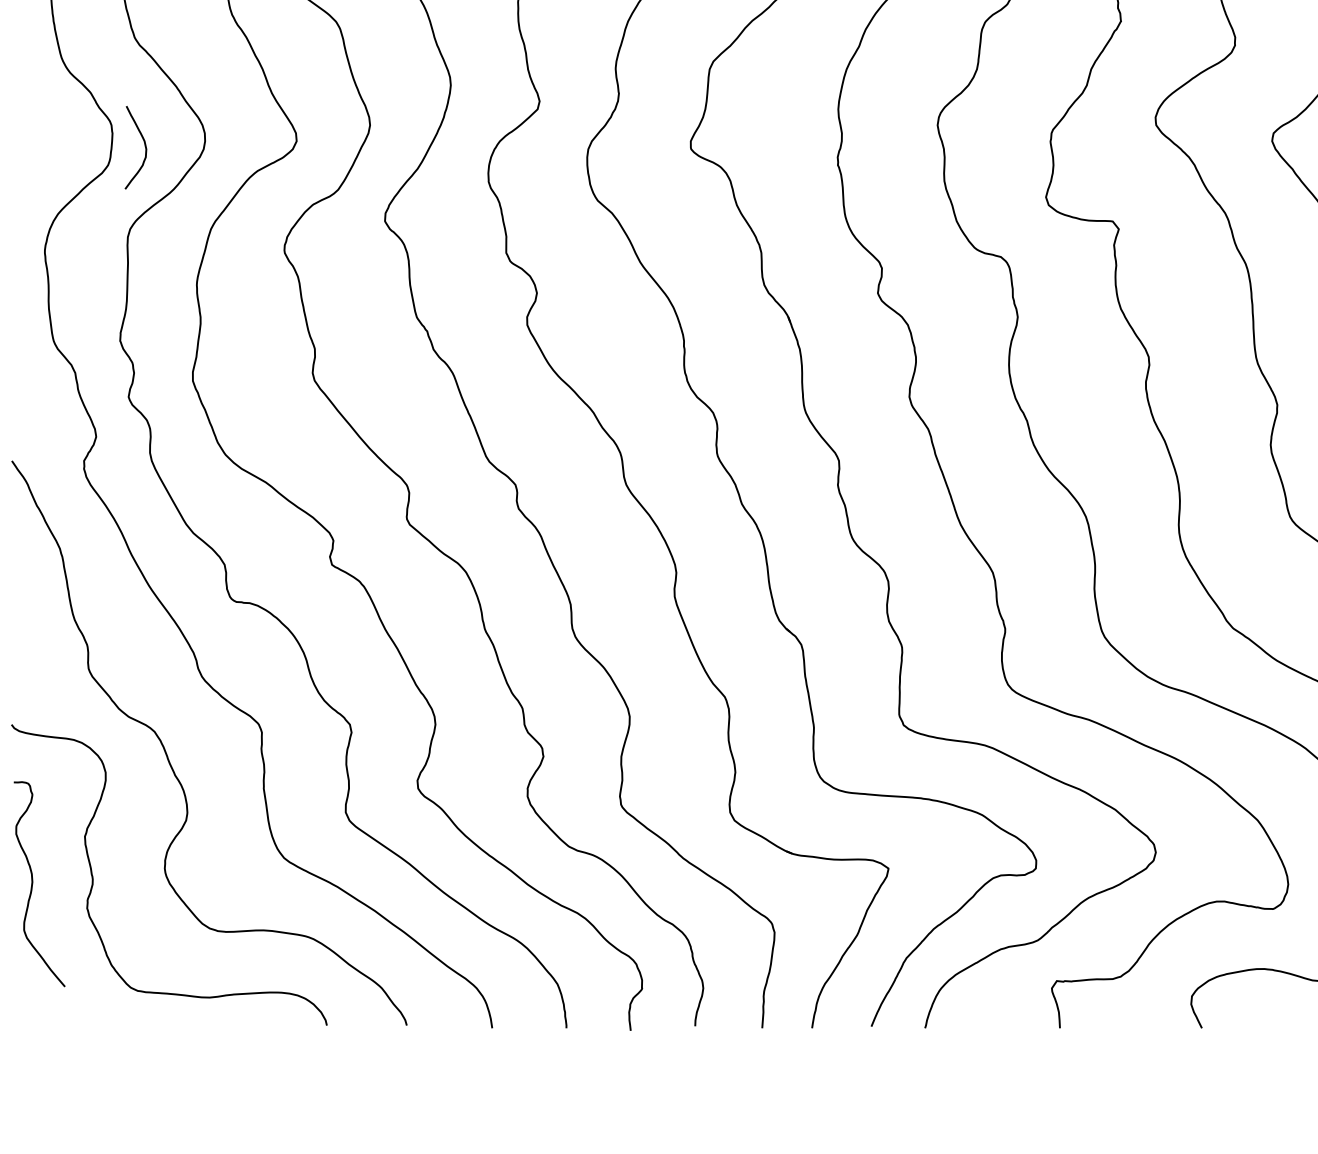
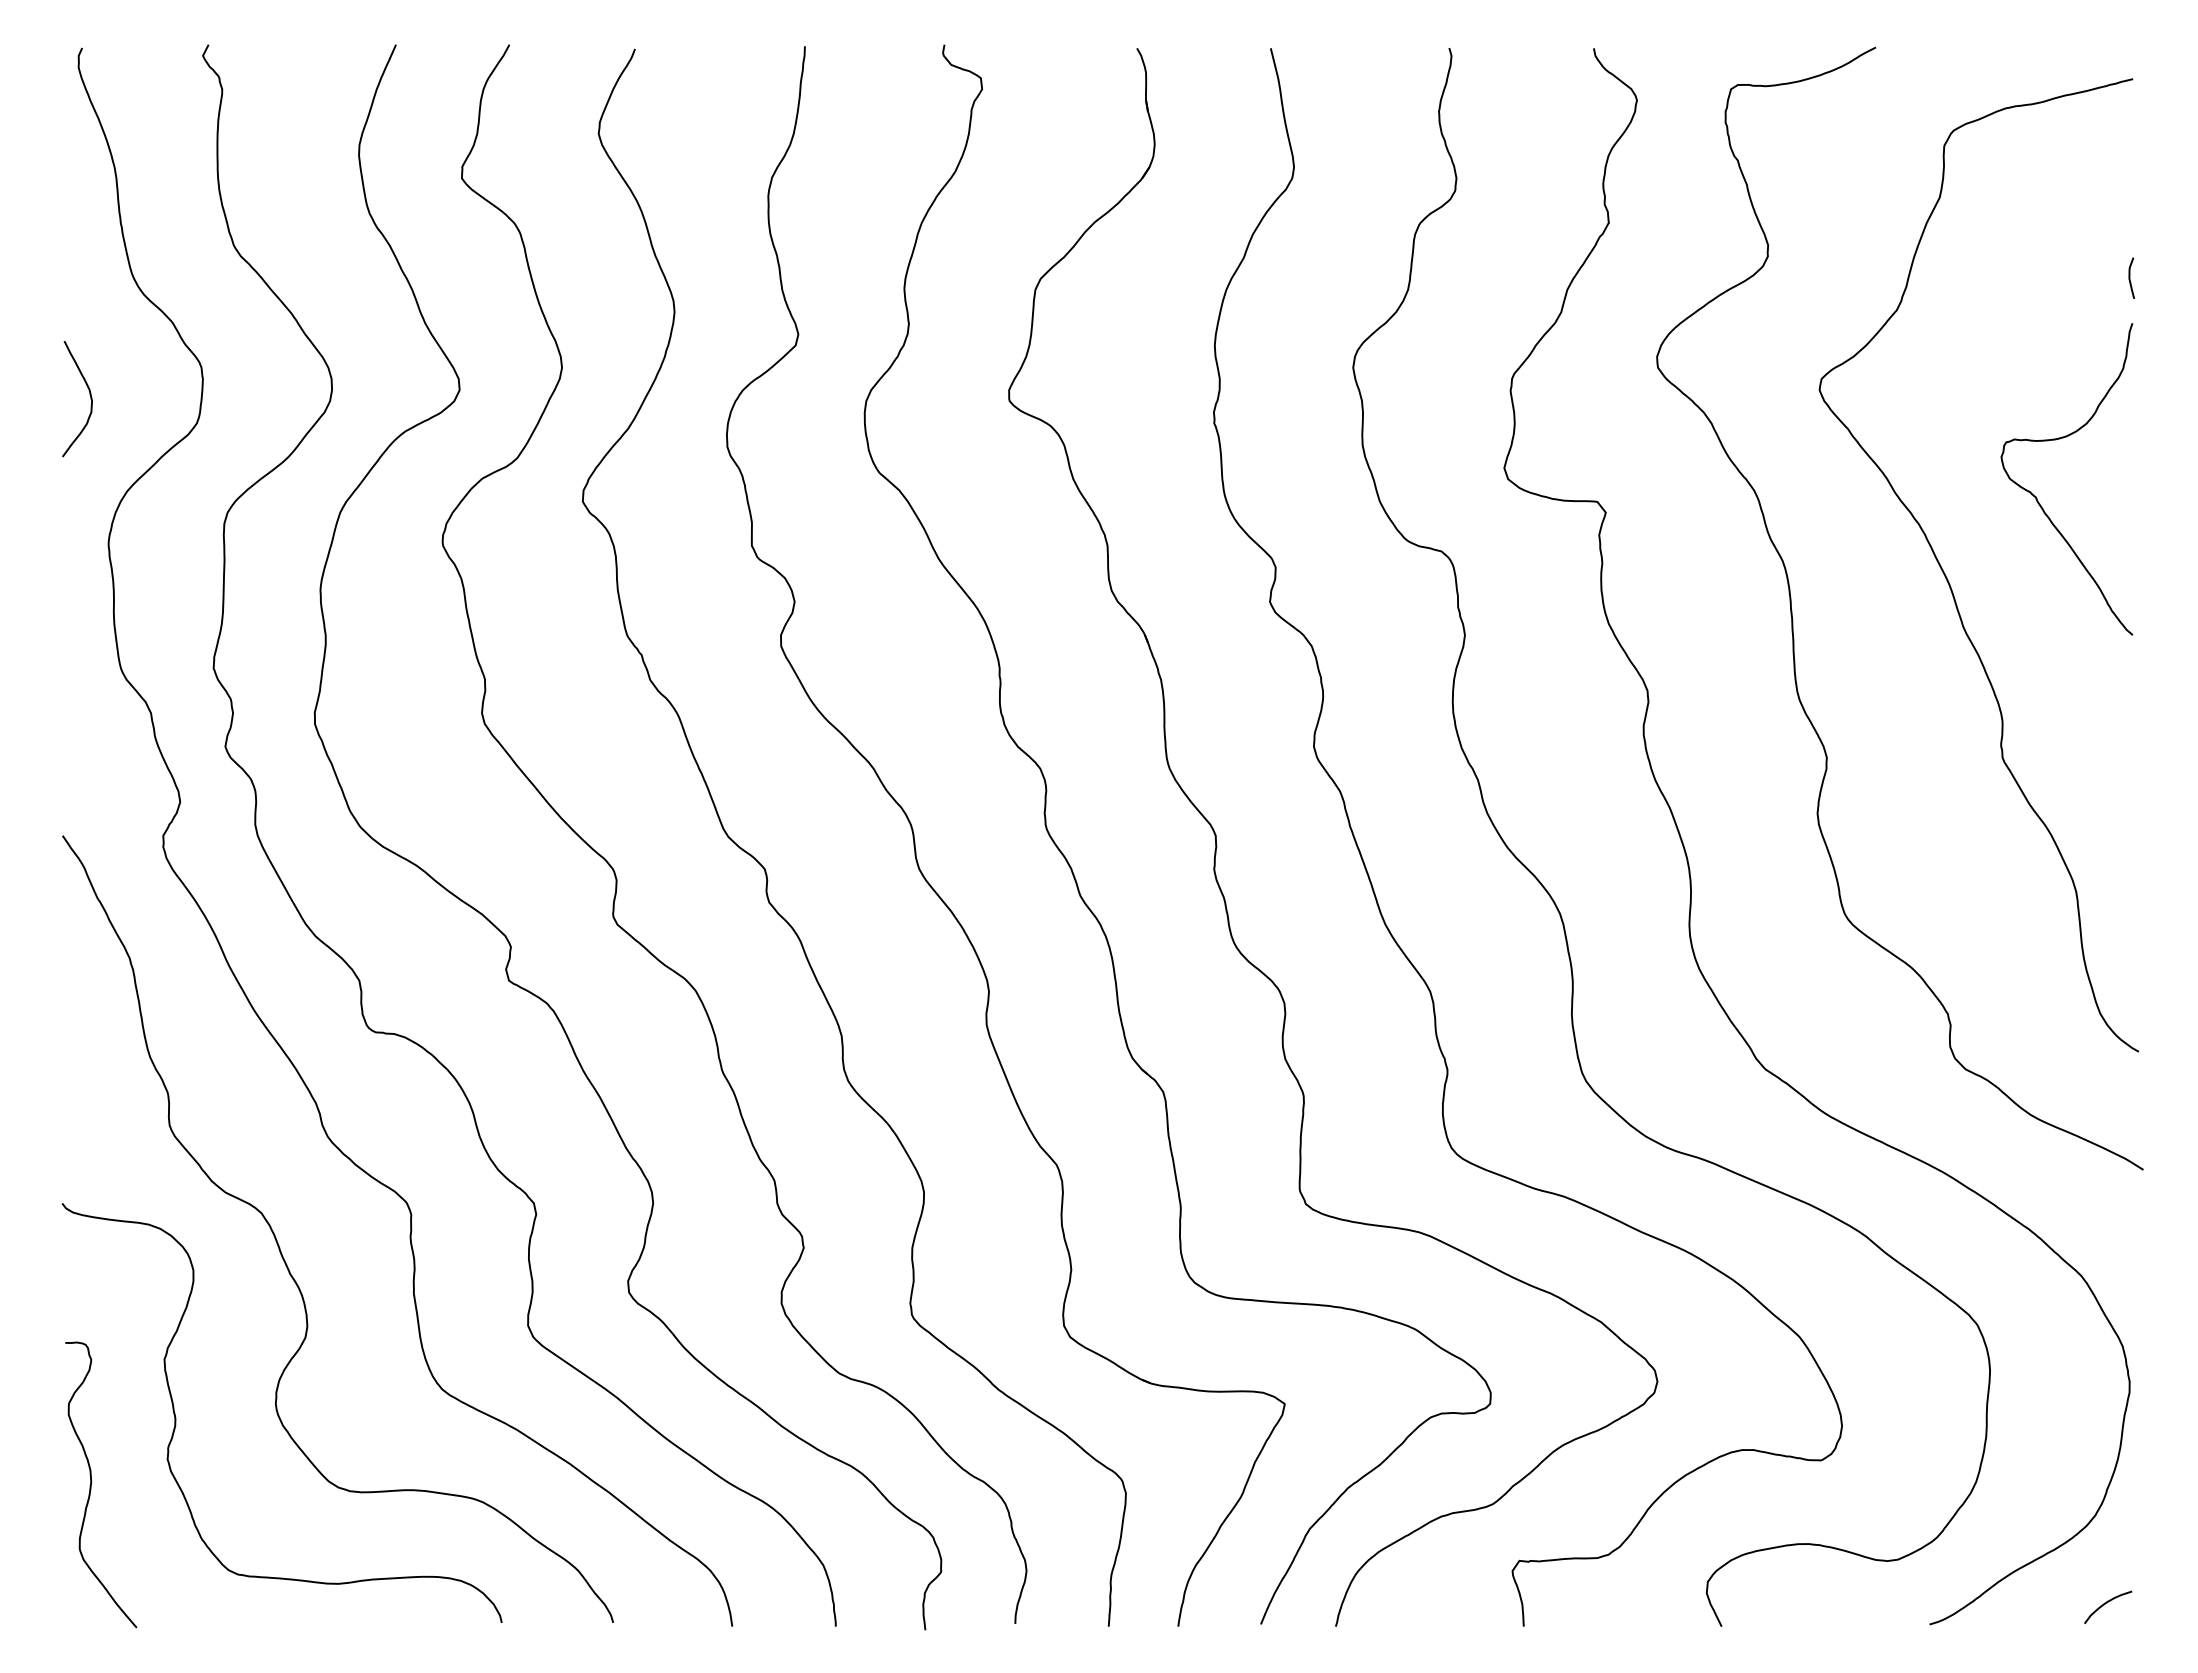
curve: (144, 145) -> (89, 395), moved
curve: (33, 882) -> (92, 1482), moved

